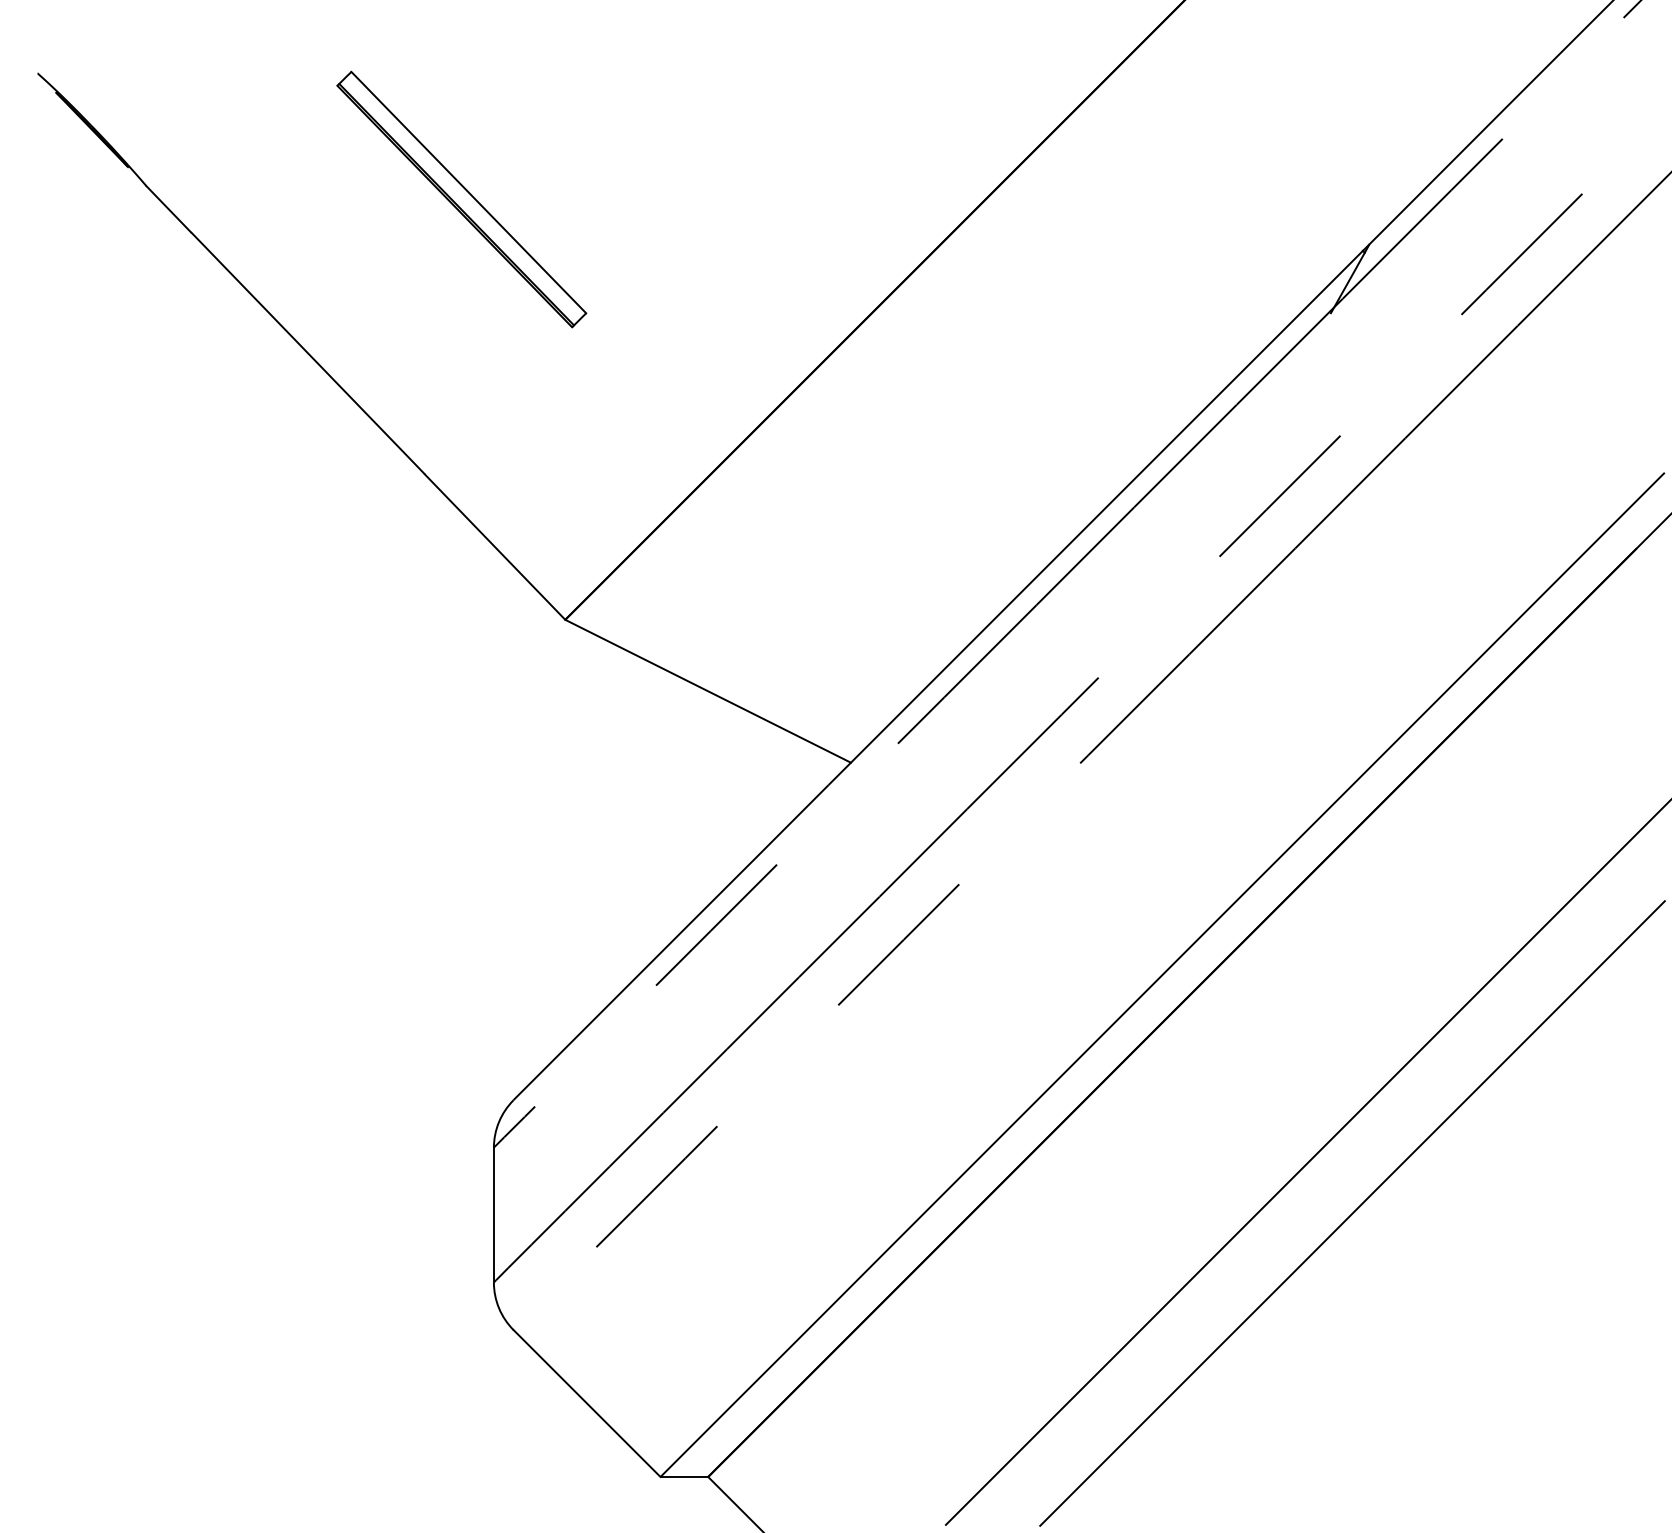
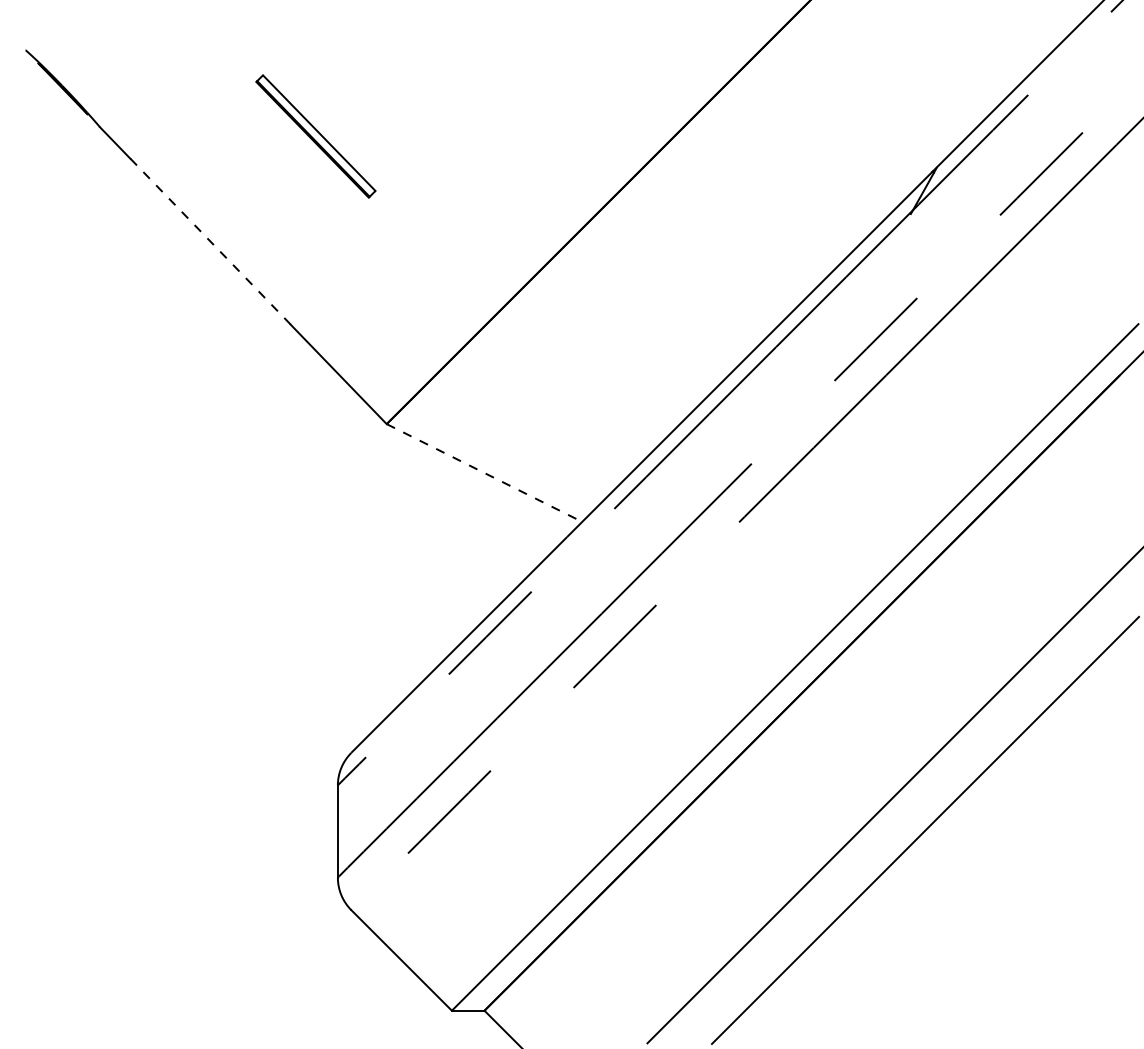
part: (461, 199) -> (315, 136), size x0.7
line: (309, 354) -> (211, 242), solid -> dashed
line: (708, 691) -> (484, 473), solid -> dashed

